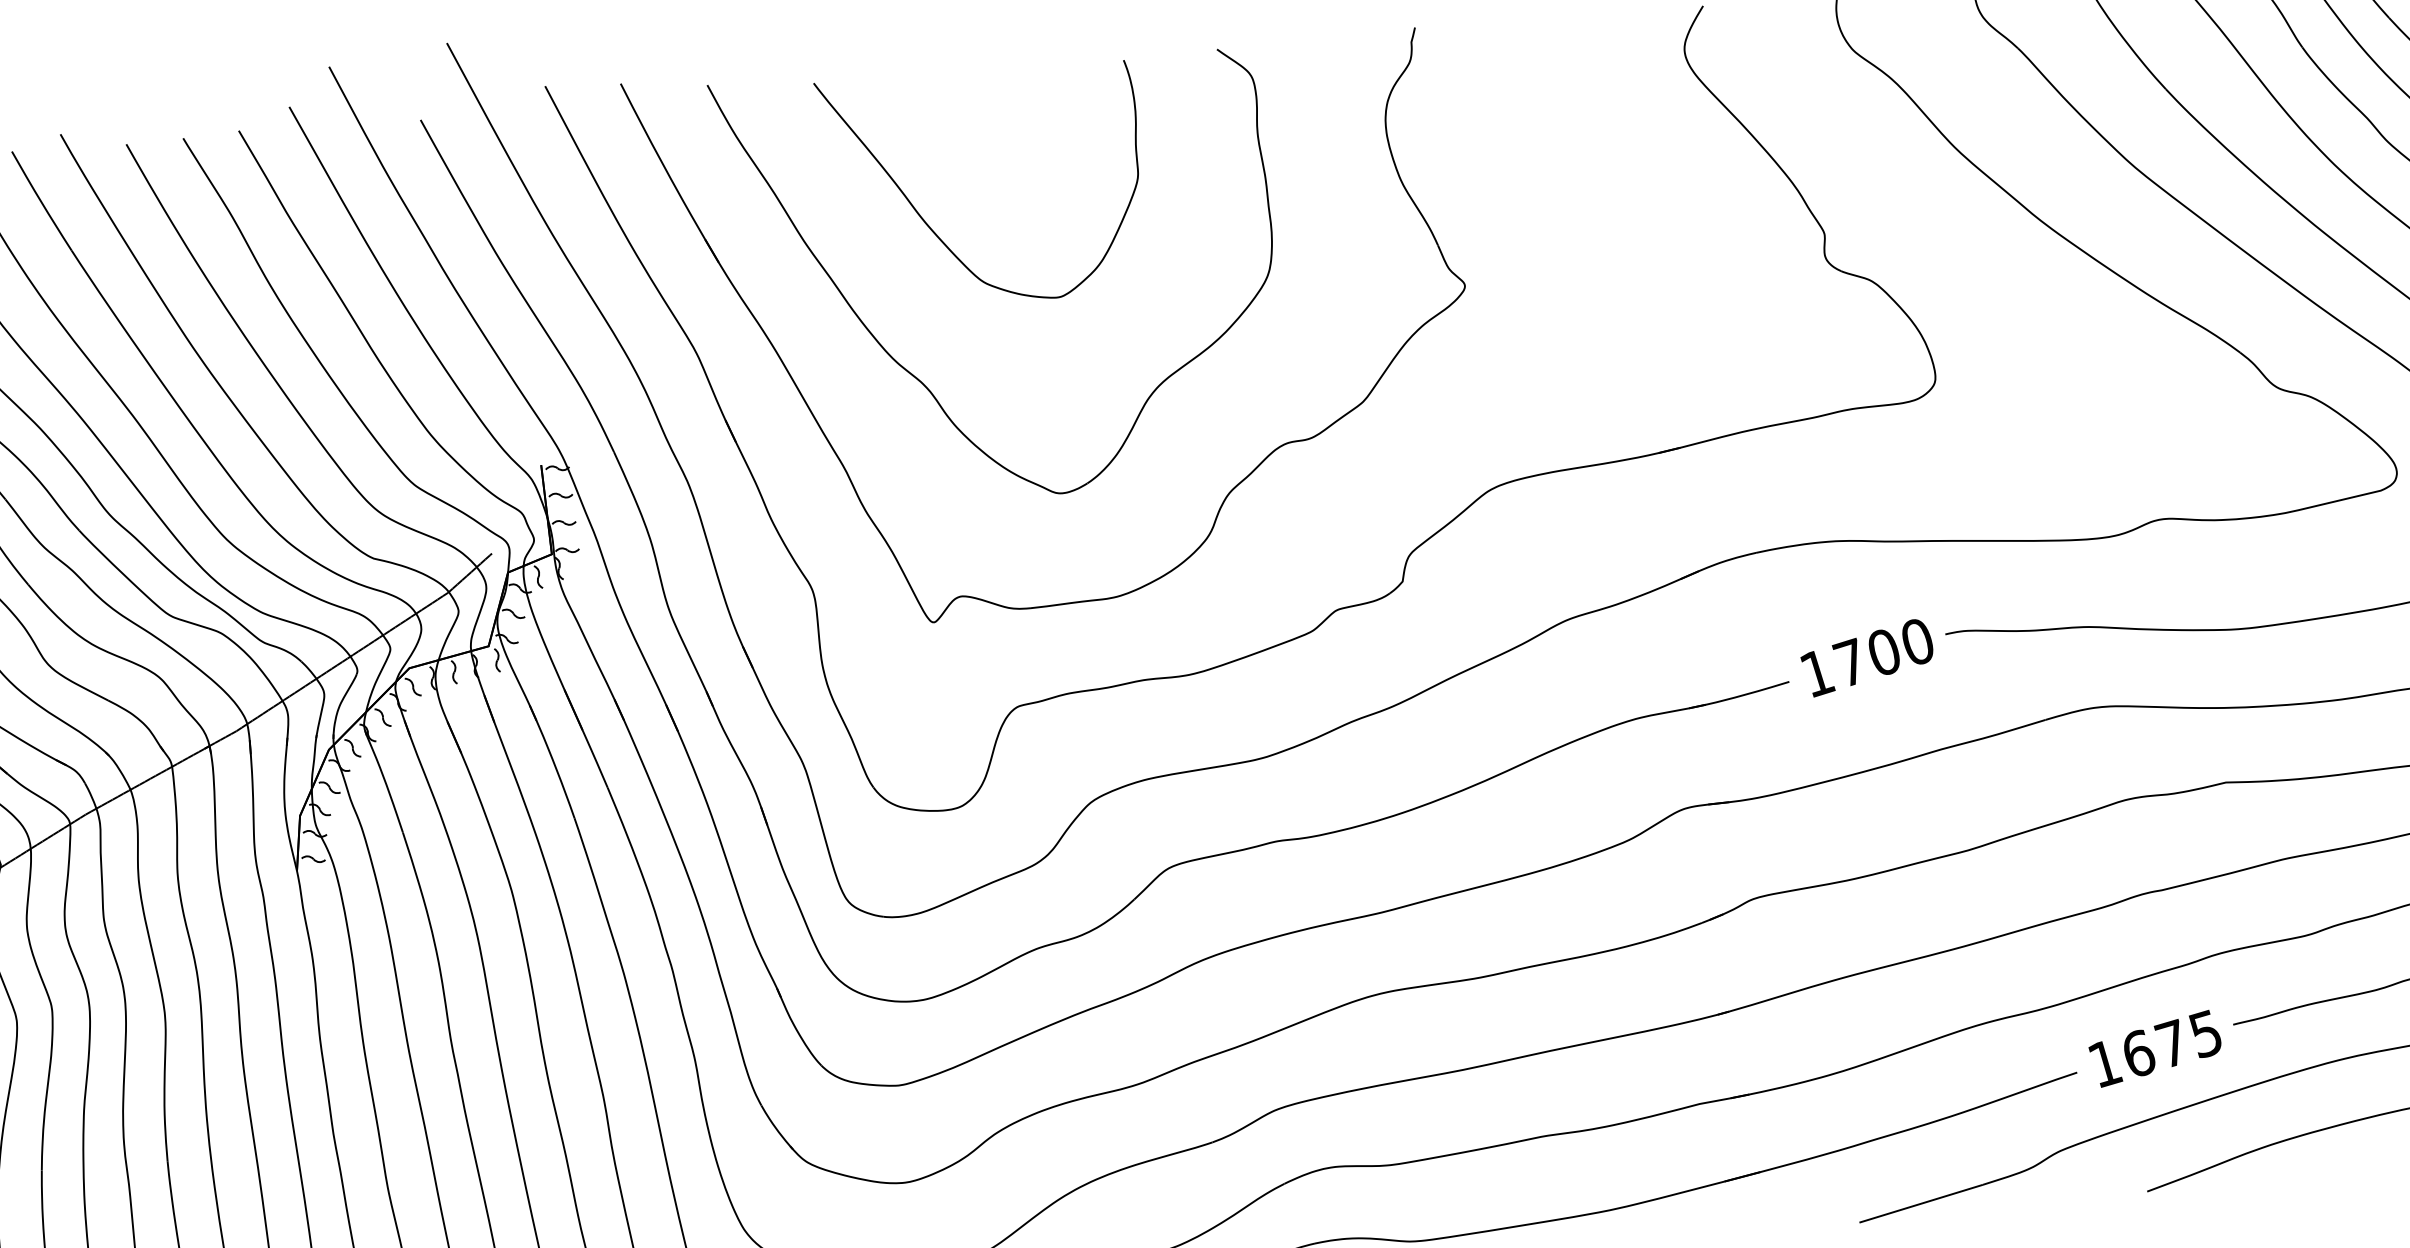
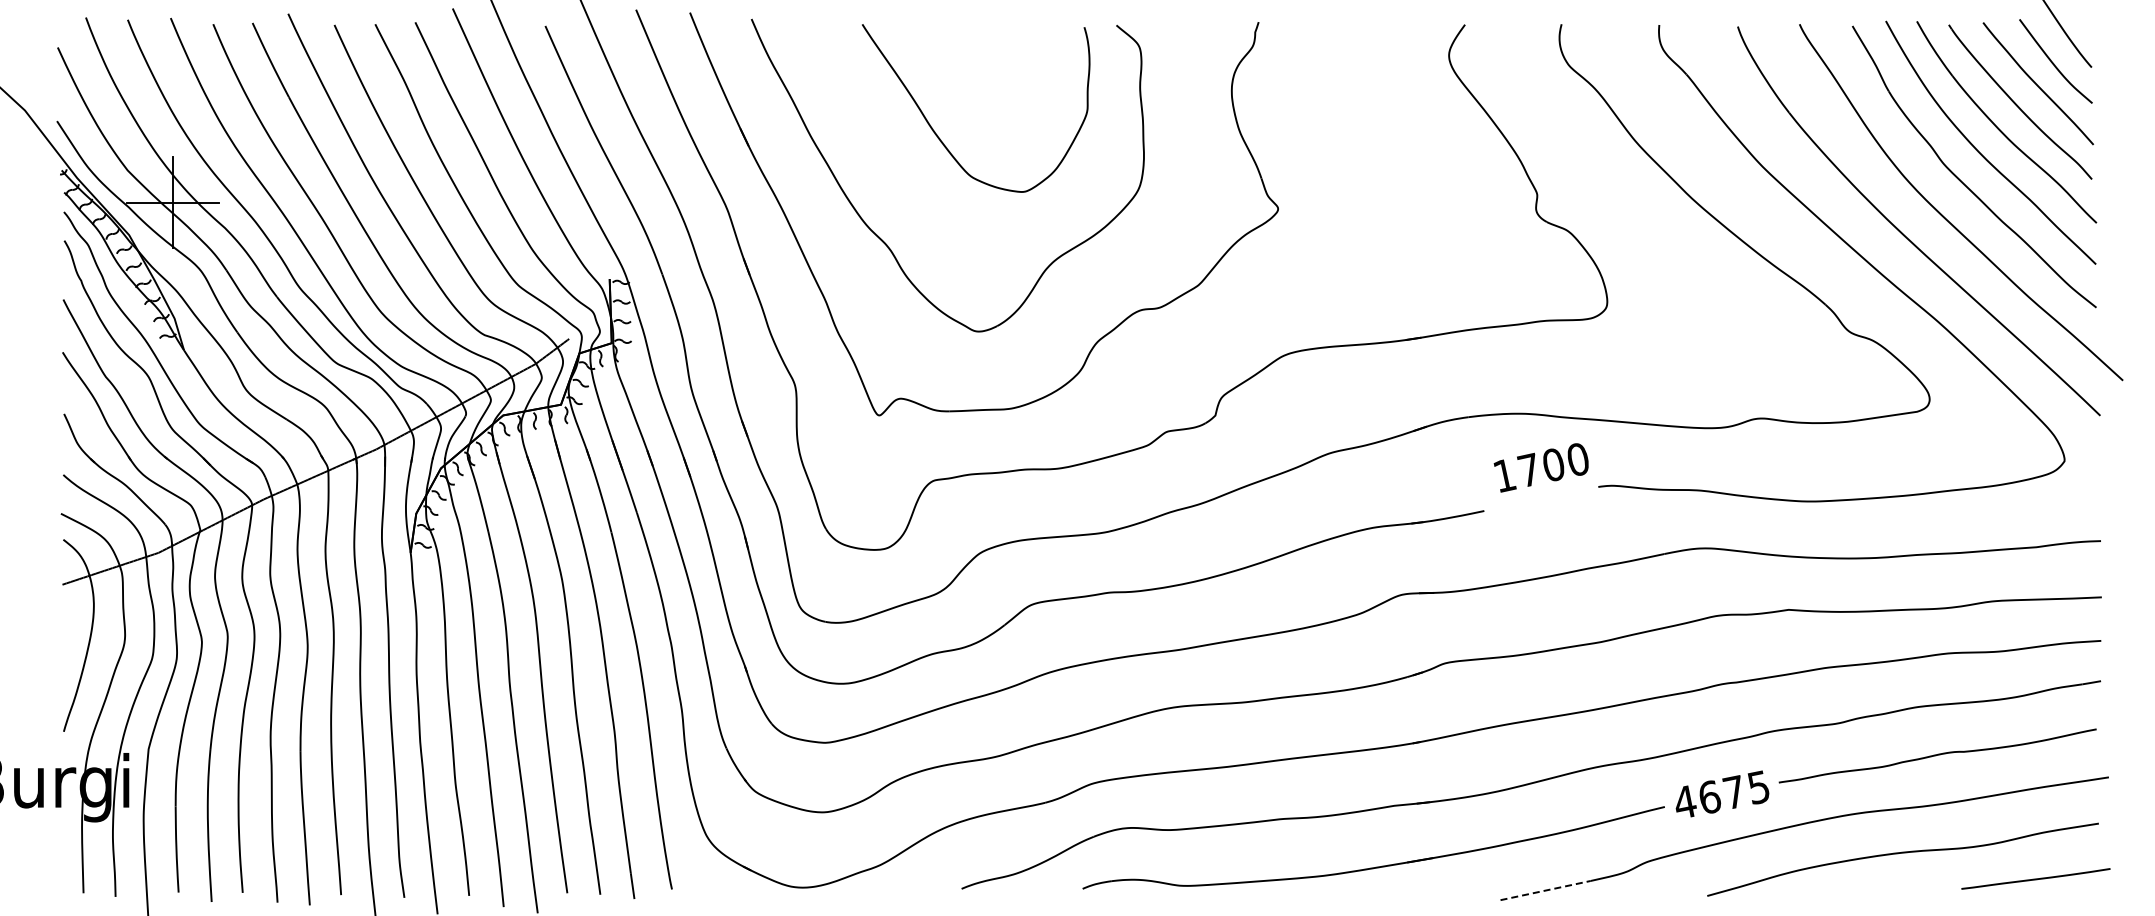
curve: (936, 232) -> (940, 138), moved
text: (1866, 657) -> (1540, 467), moved
text: (2105, 1063) -> (1685, 802), 1675 -> 4675
line: (1922, 1203) -> (1546, 890), solid -> dashed

